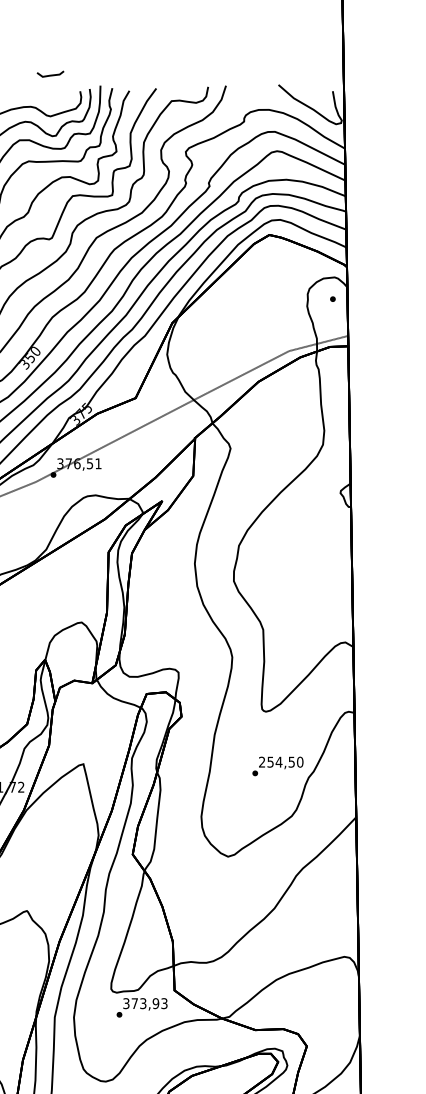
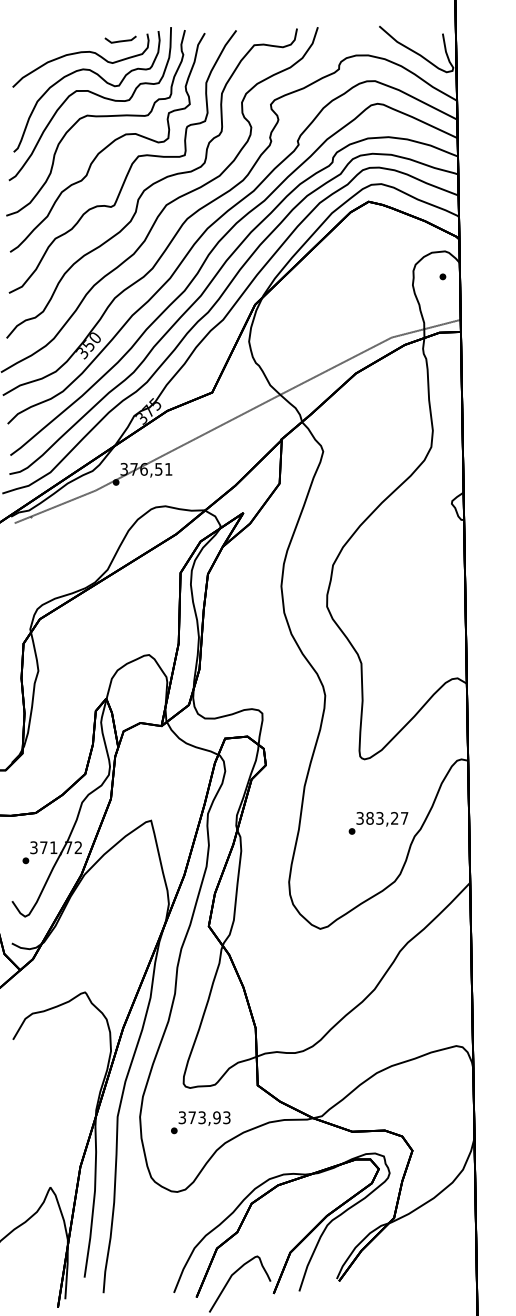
line: (50, 74) -> (120, 40), moved
text: (281, 762) -> (382, 818), 254,50 -> 383,27
text: (141, 1007) -> (200, 1122), moved

